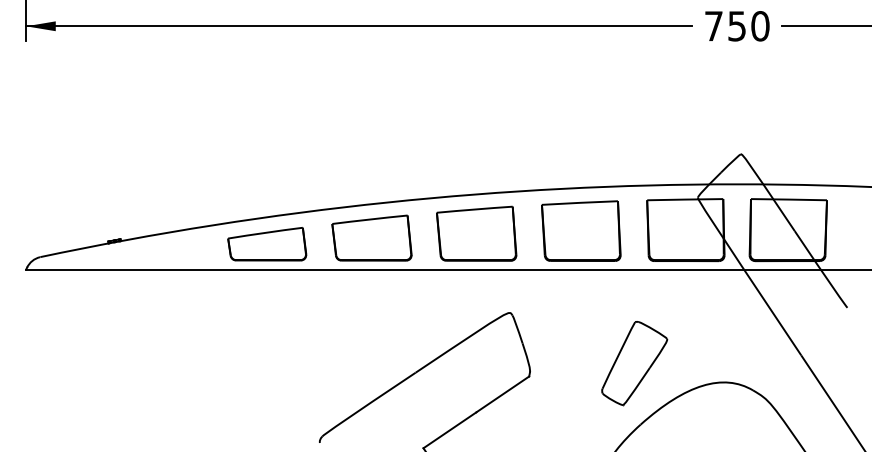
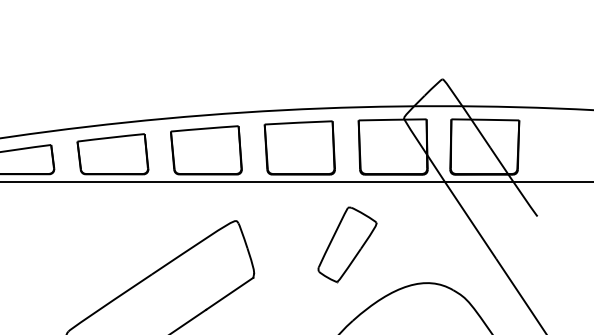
part: (634, 363) -> (347, 244), moved

